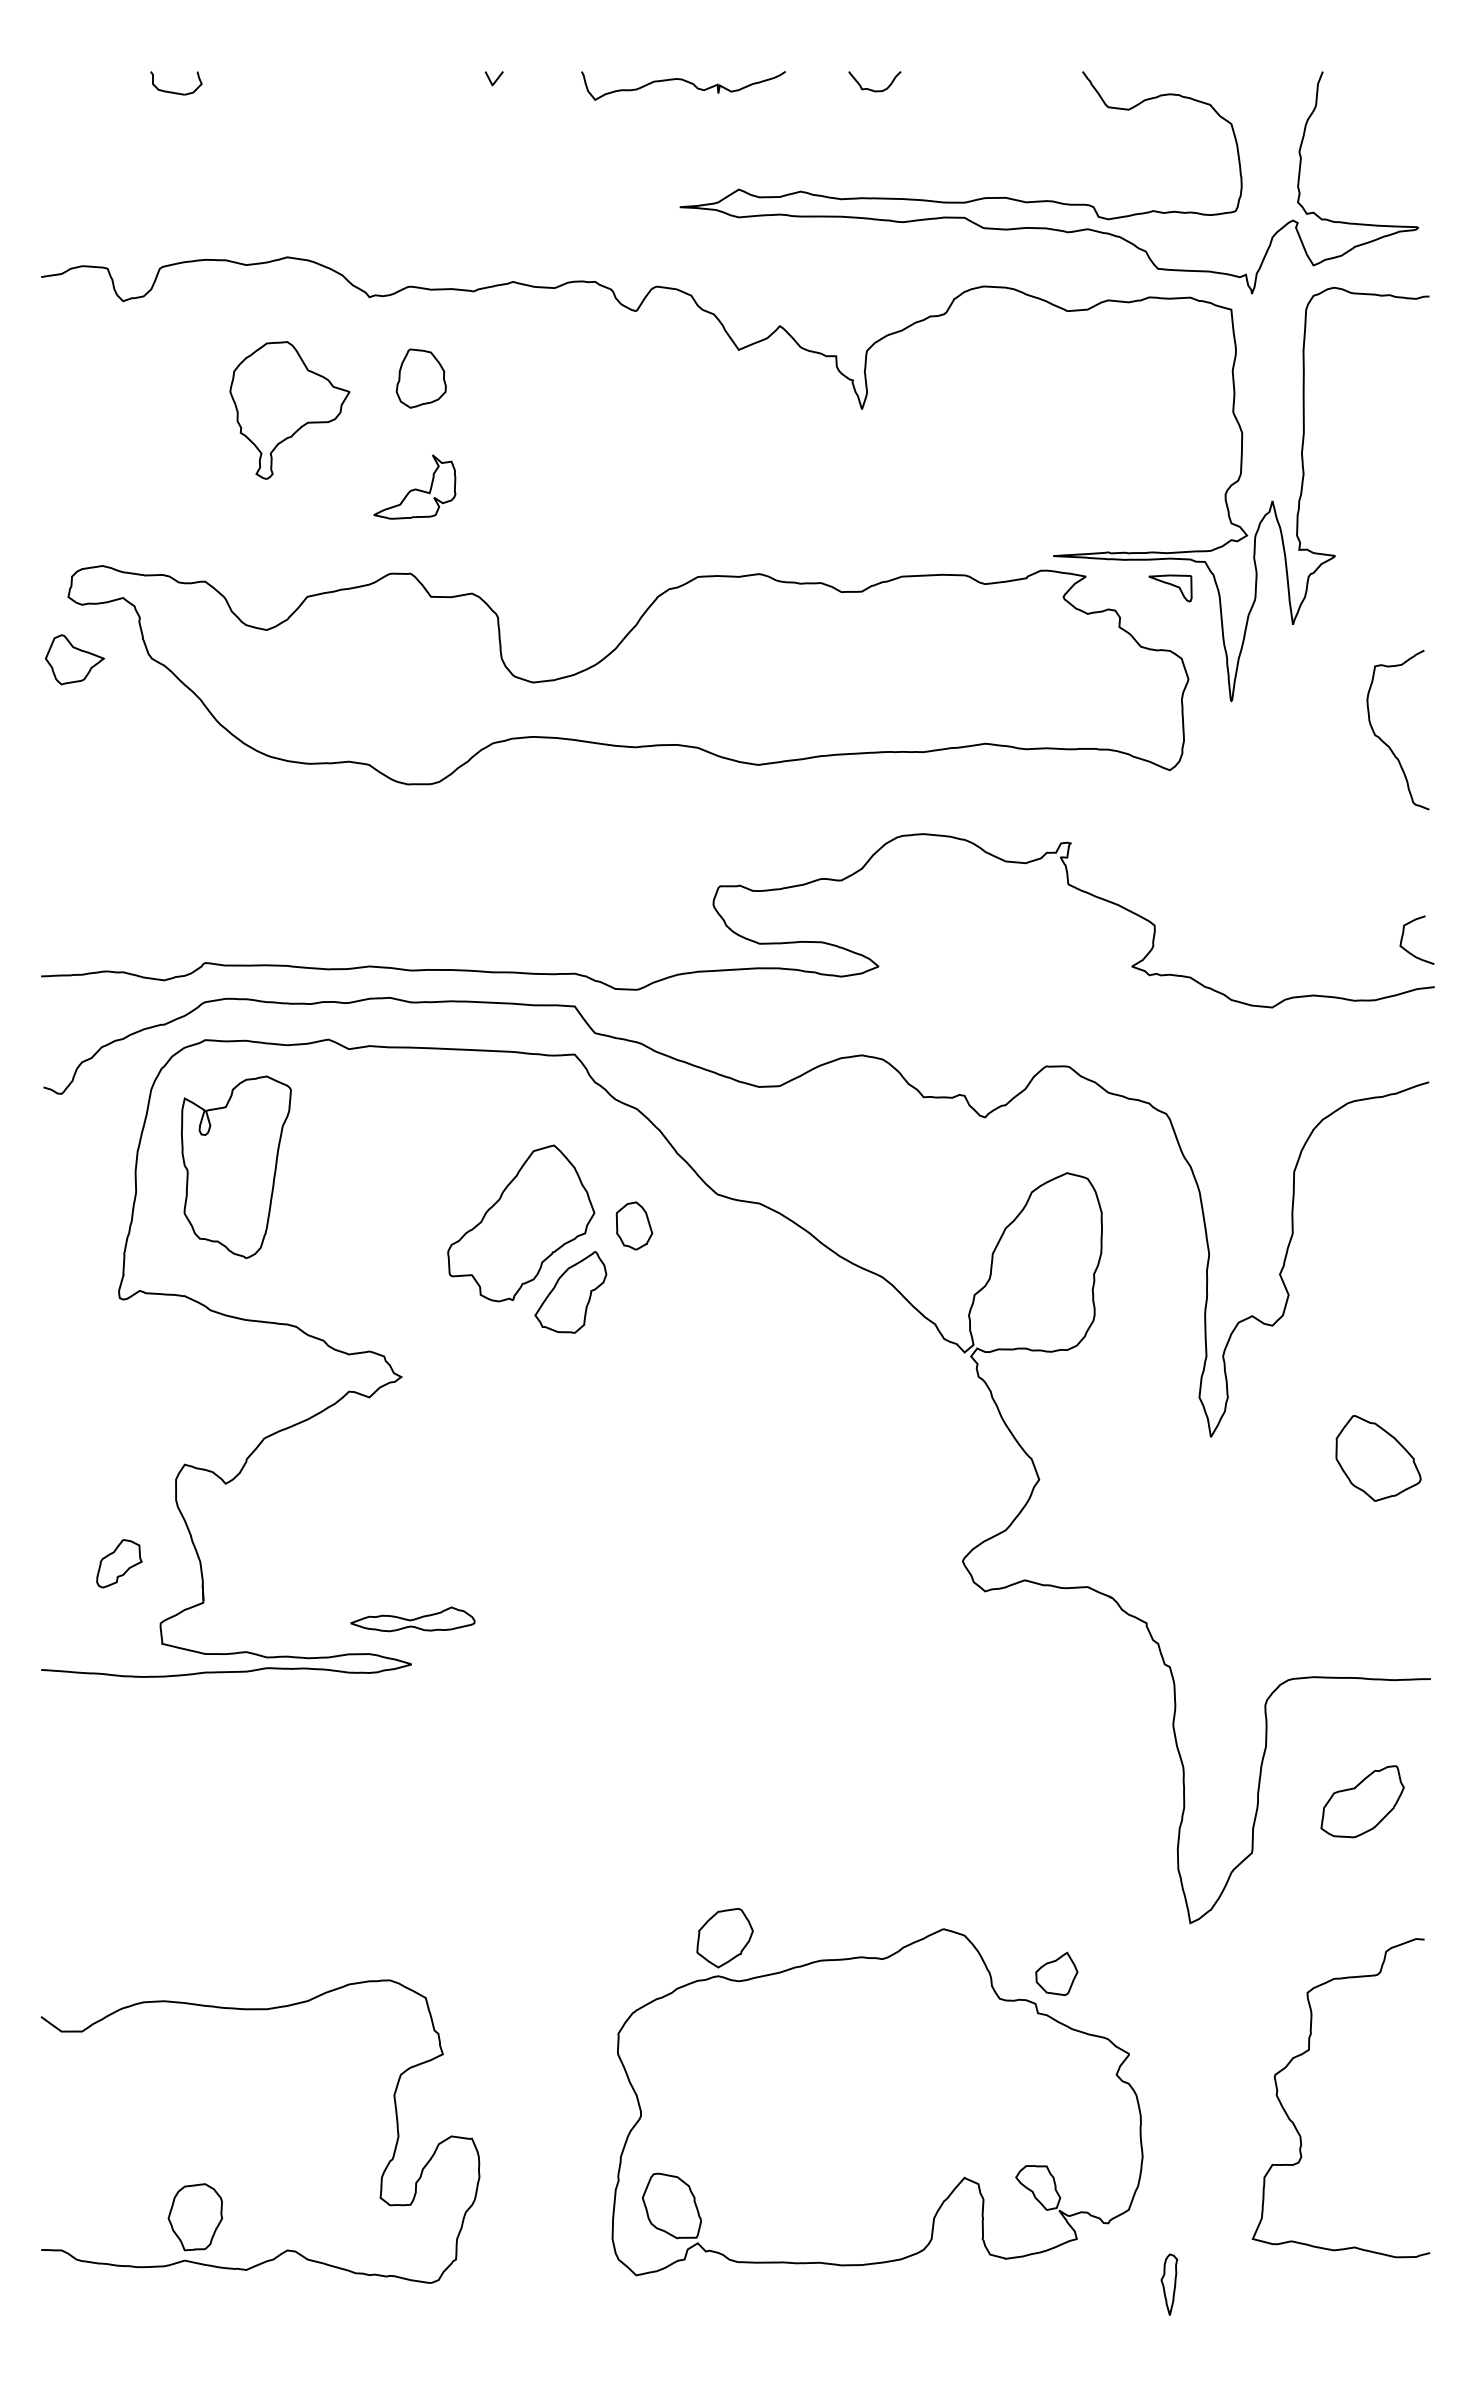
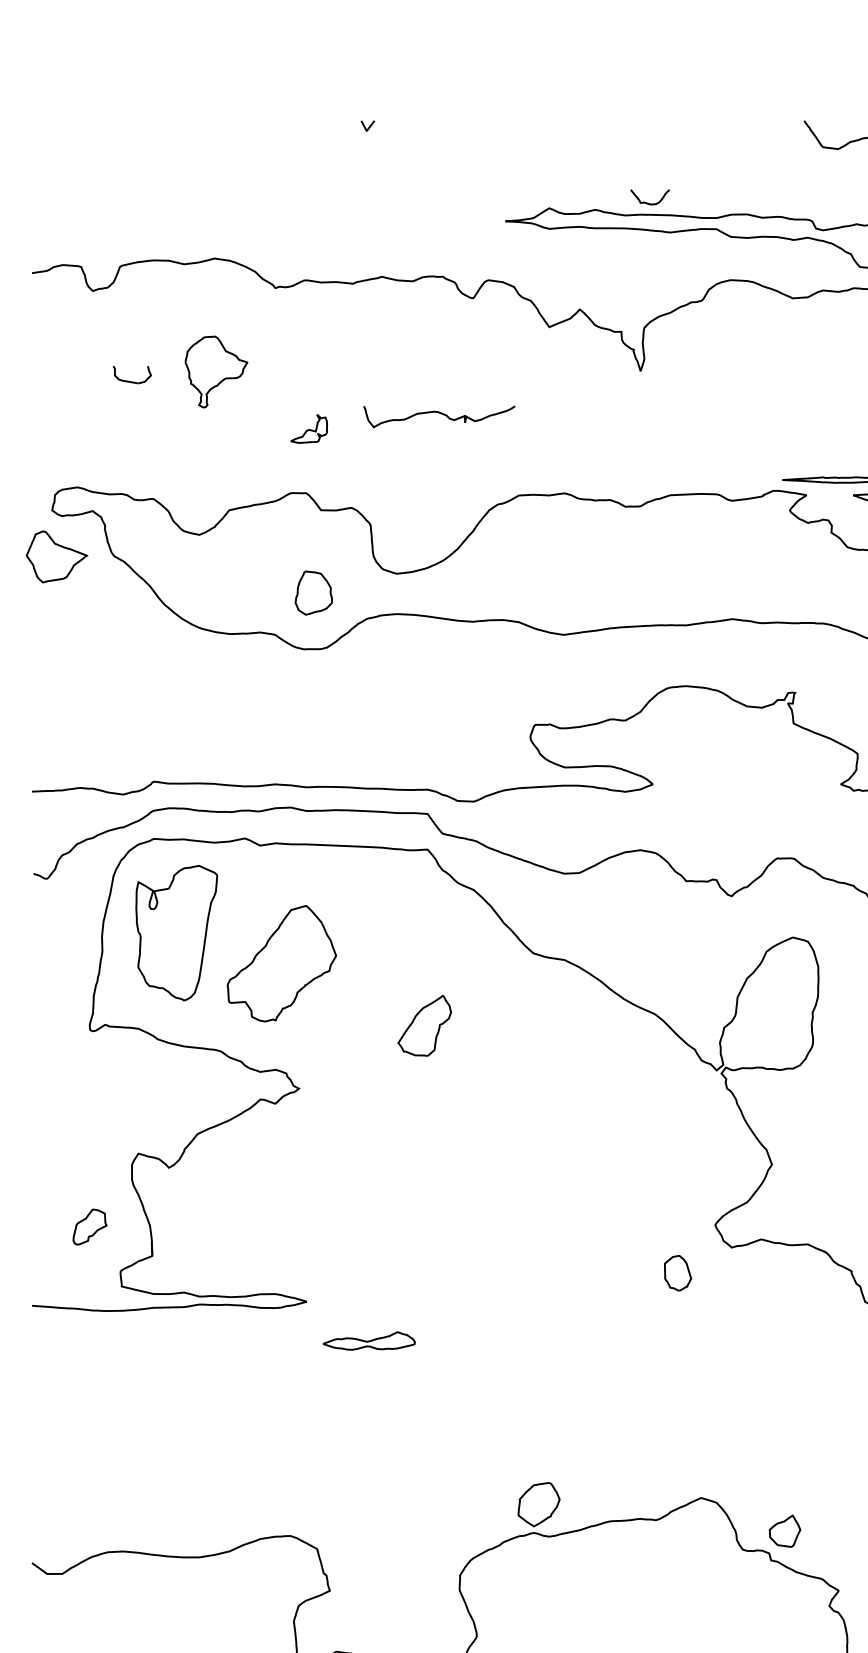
curve: (683, 81) -> (439, 413), moved
curve: (872, 89) -> (648, 203), moved
part: (172, 91) -> (129, 380), moved
part: (420, 378) -> (313, 593), moved
part: (289, 410) -> (216, 372), size x0.7
part: (414, 486) -> (308, 428), size x0.6
part: (75, 659) -> (57, 556), size x1.4
part: (521, 1223) -> (282, 963), moved
part: (634, 1225) -> (678, 1272), moved
part: (412, 1619) -> (368, 1341), moved

